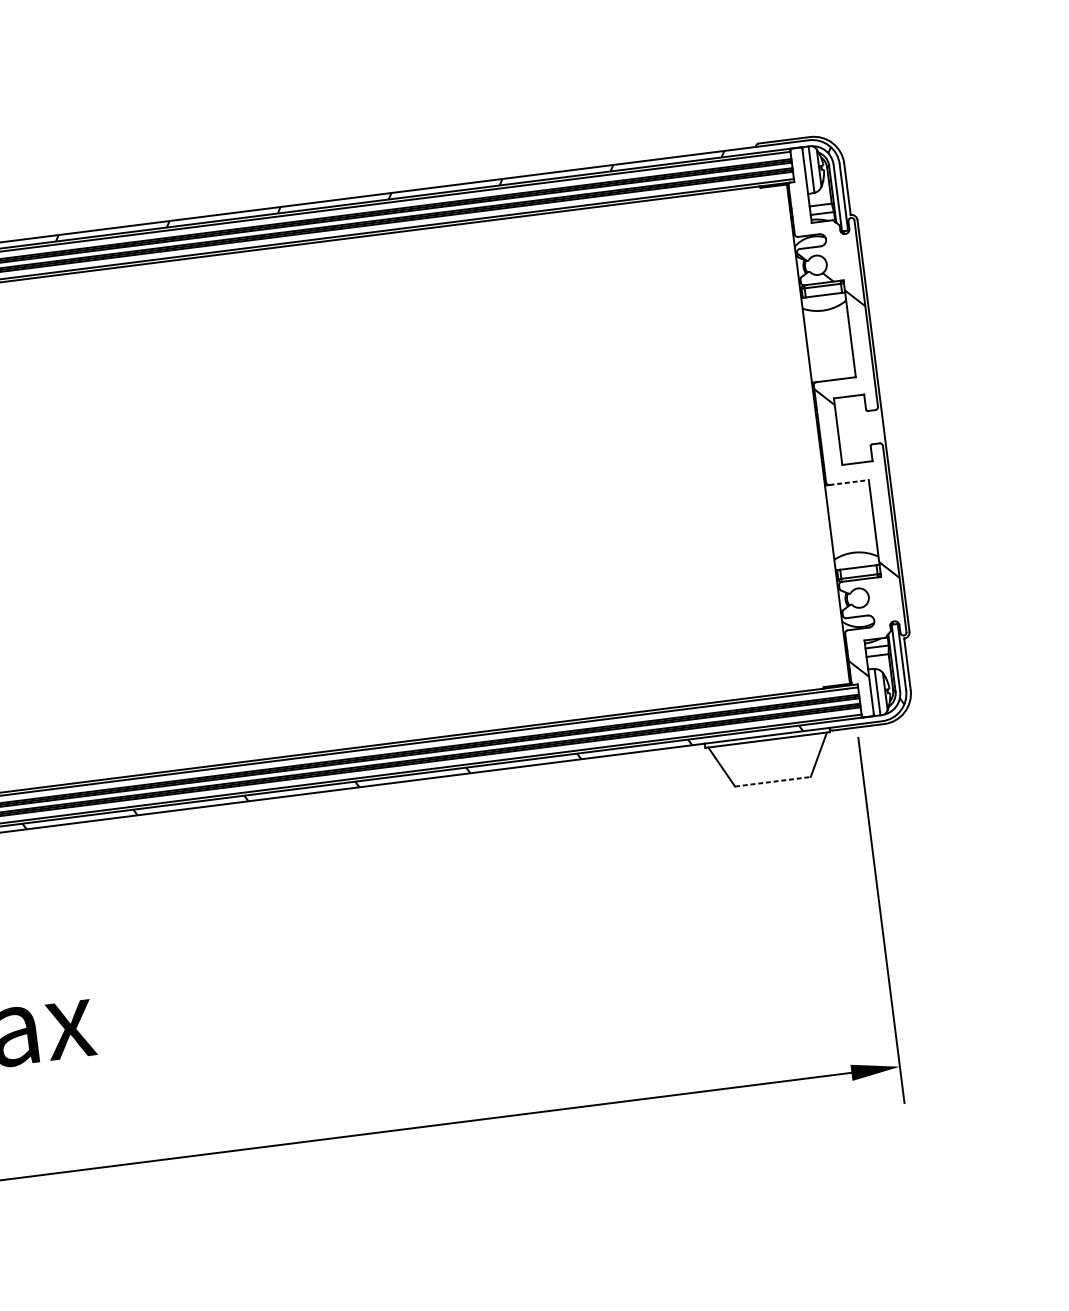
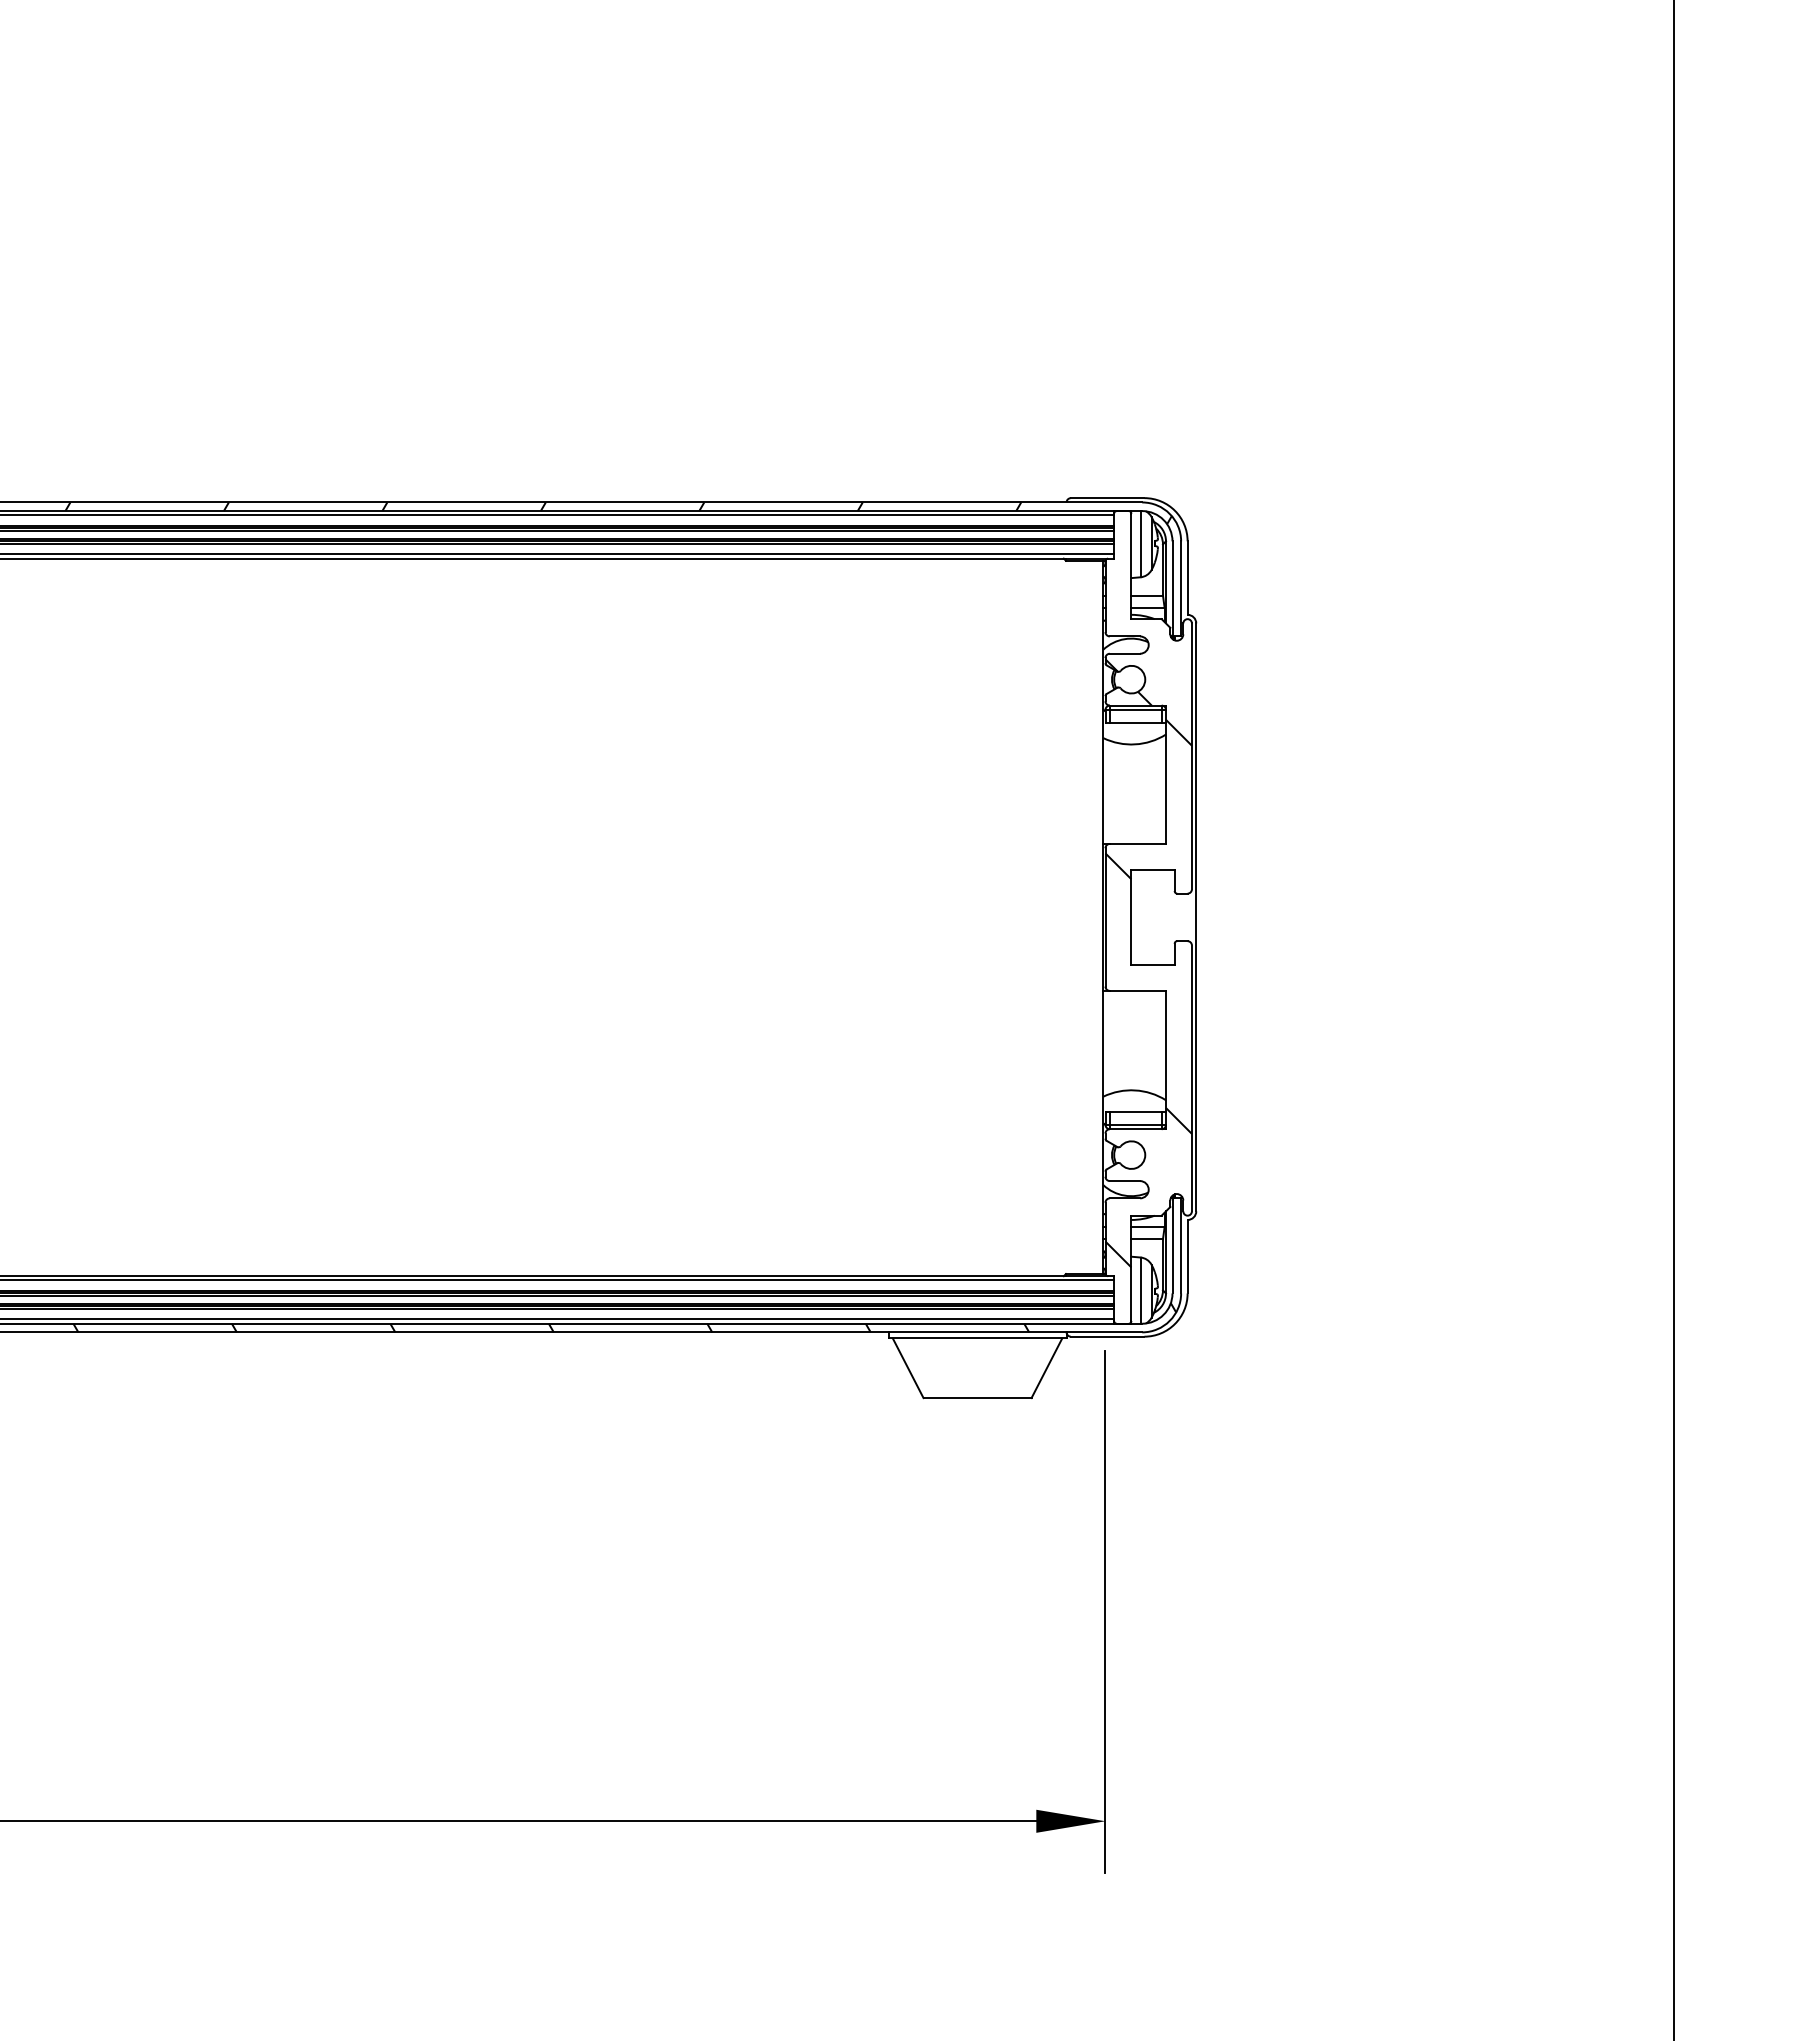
line: (849, 482) -> (1138, 990), dashed -> solid
line: (773, 782) -> (978, 1398), dashed -> solid

